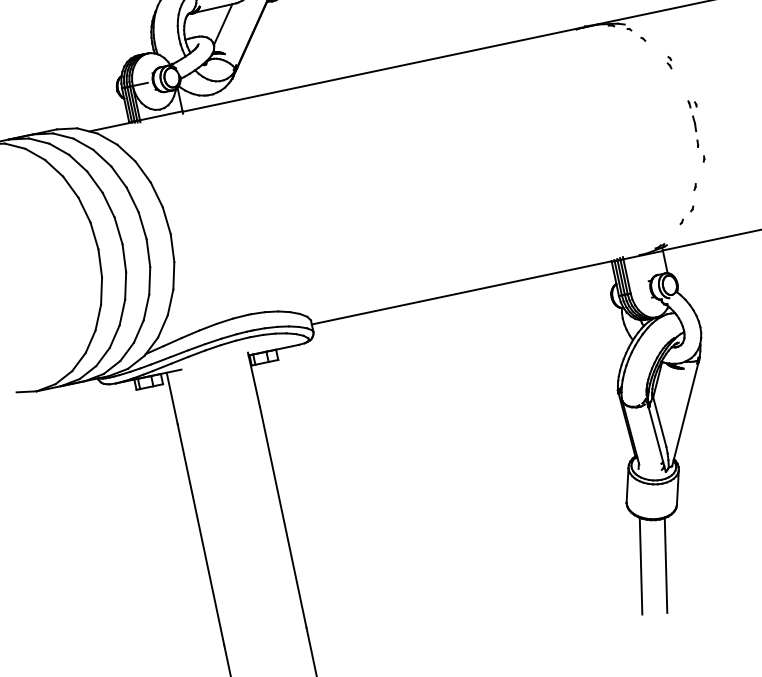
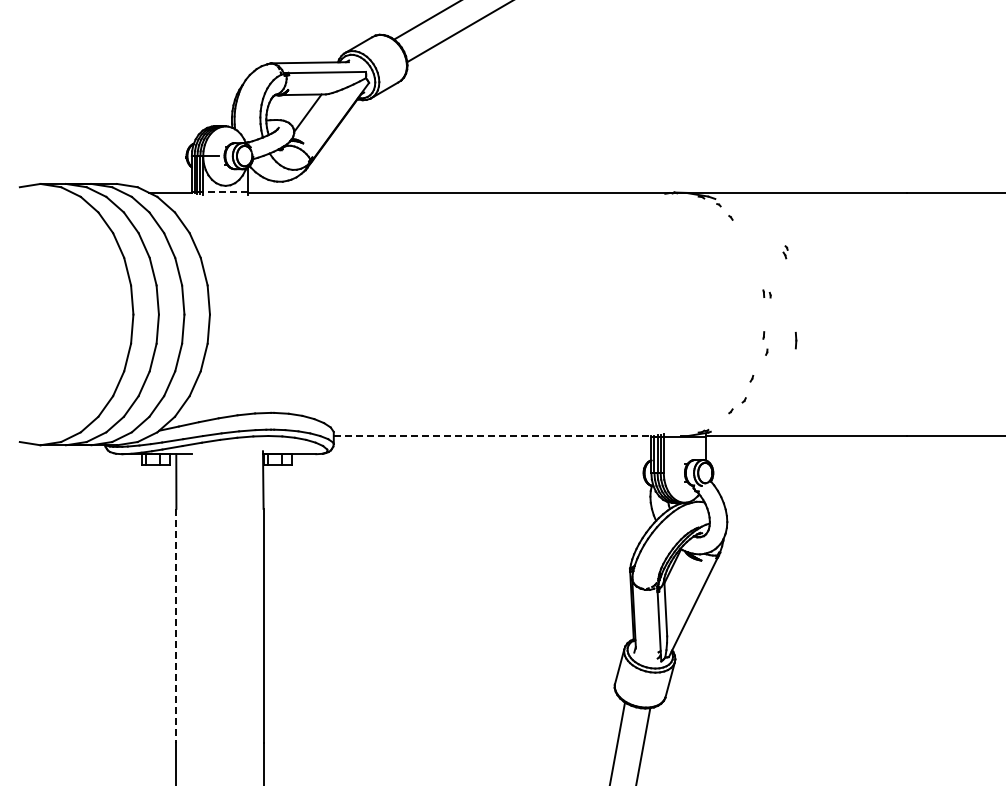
part: (669, 62) -> (785, 252), moved
line: (161, 115) -> (225, 192), solid -> dashed
line: (694, 123) -> (795, 340), moved
line: (461, 293) -> (492, 436), solid -> dashed
line: (201, 534) -> (176, 625), solid -> dashed

